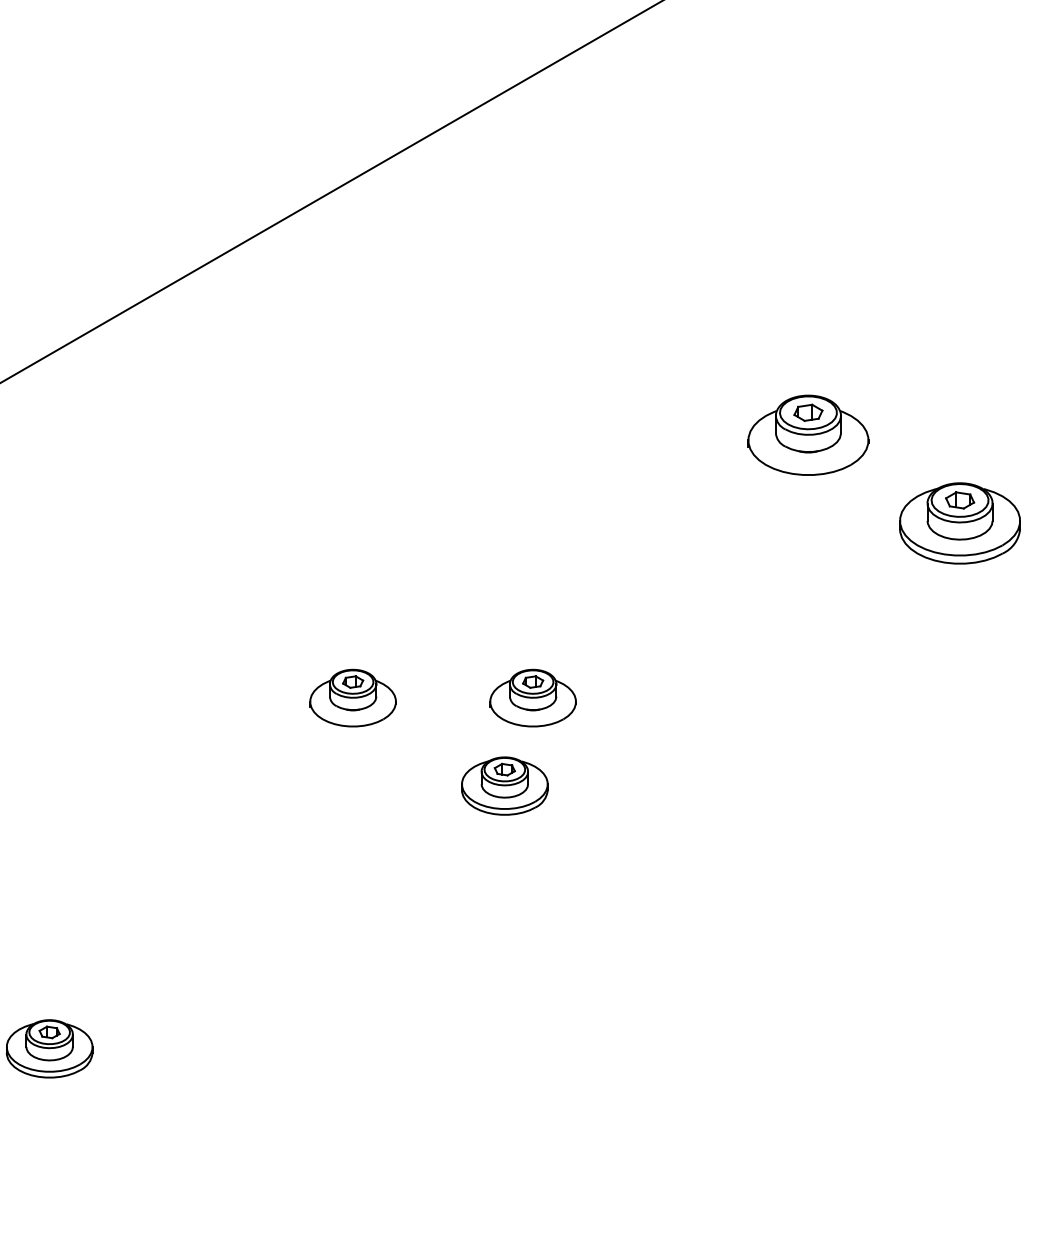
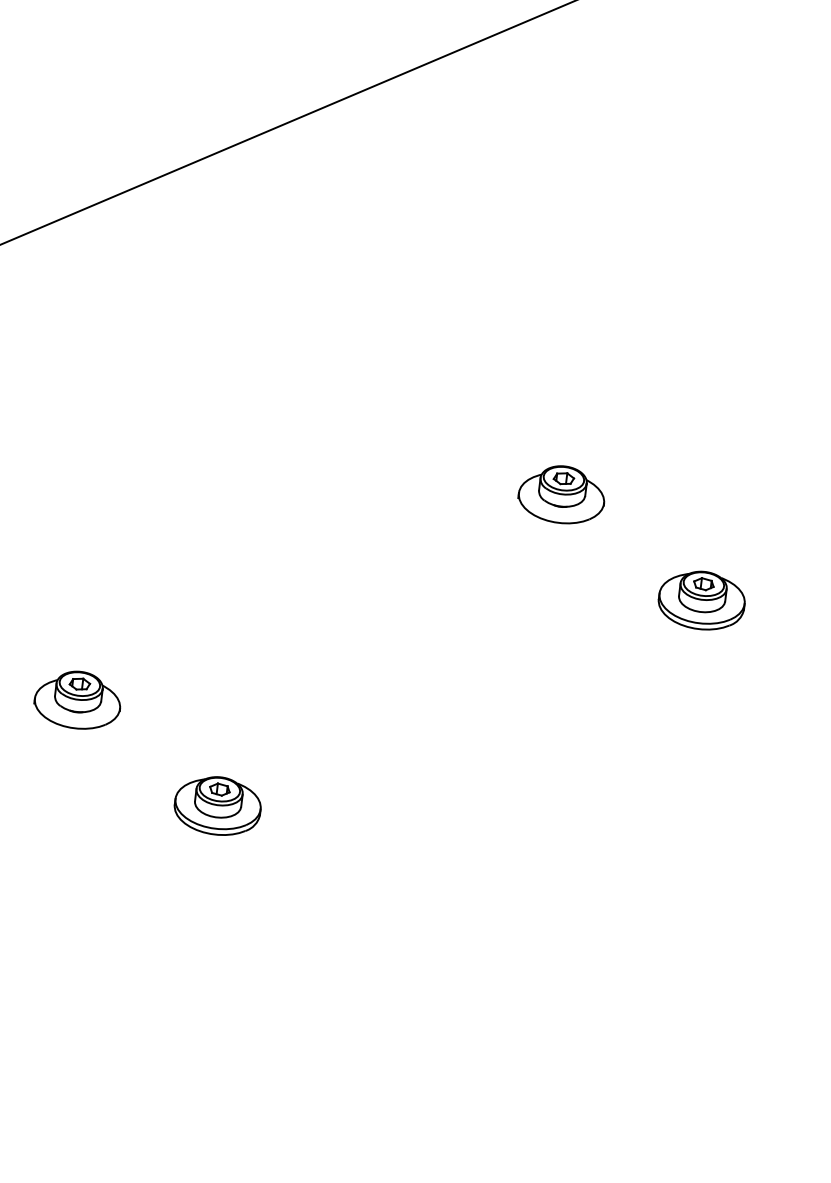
part: (807, 435) -> (561, 494), size x0.71
part: (959, 522) -> (701, 599), size x0.71
part: (532, 697) -> (256, 721), removed

